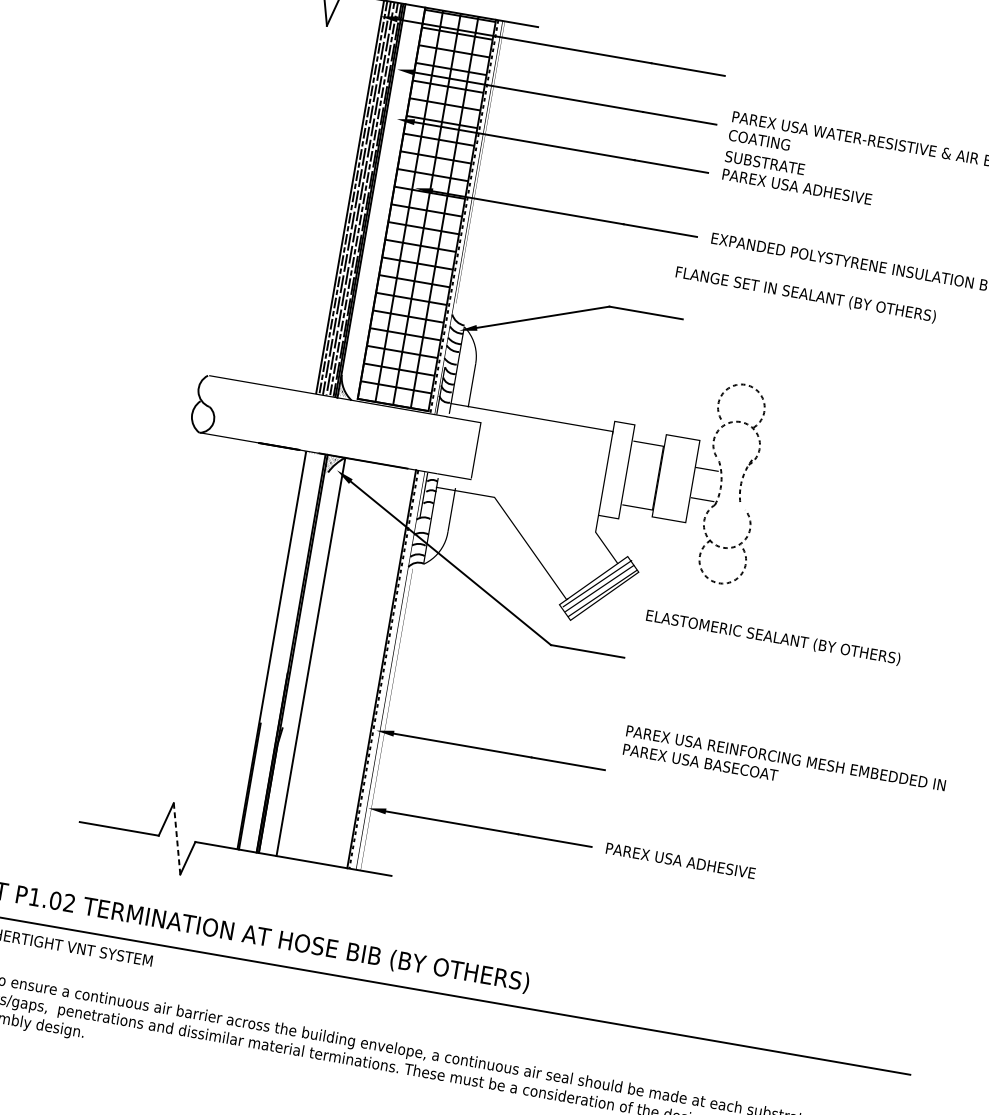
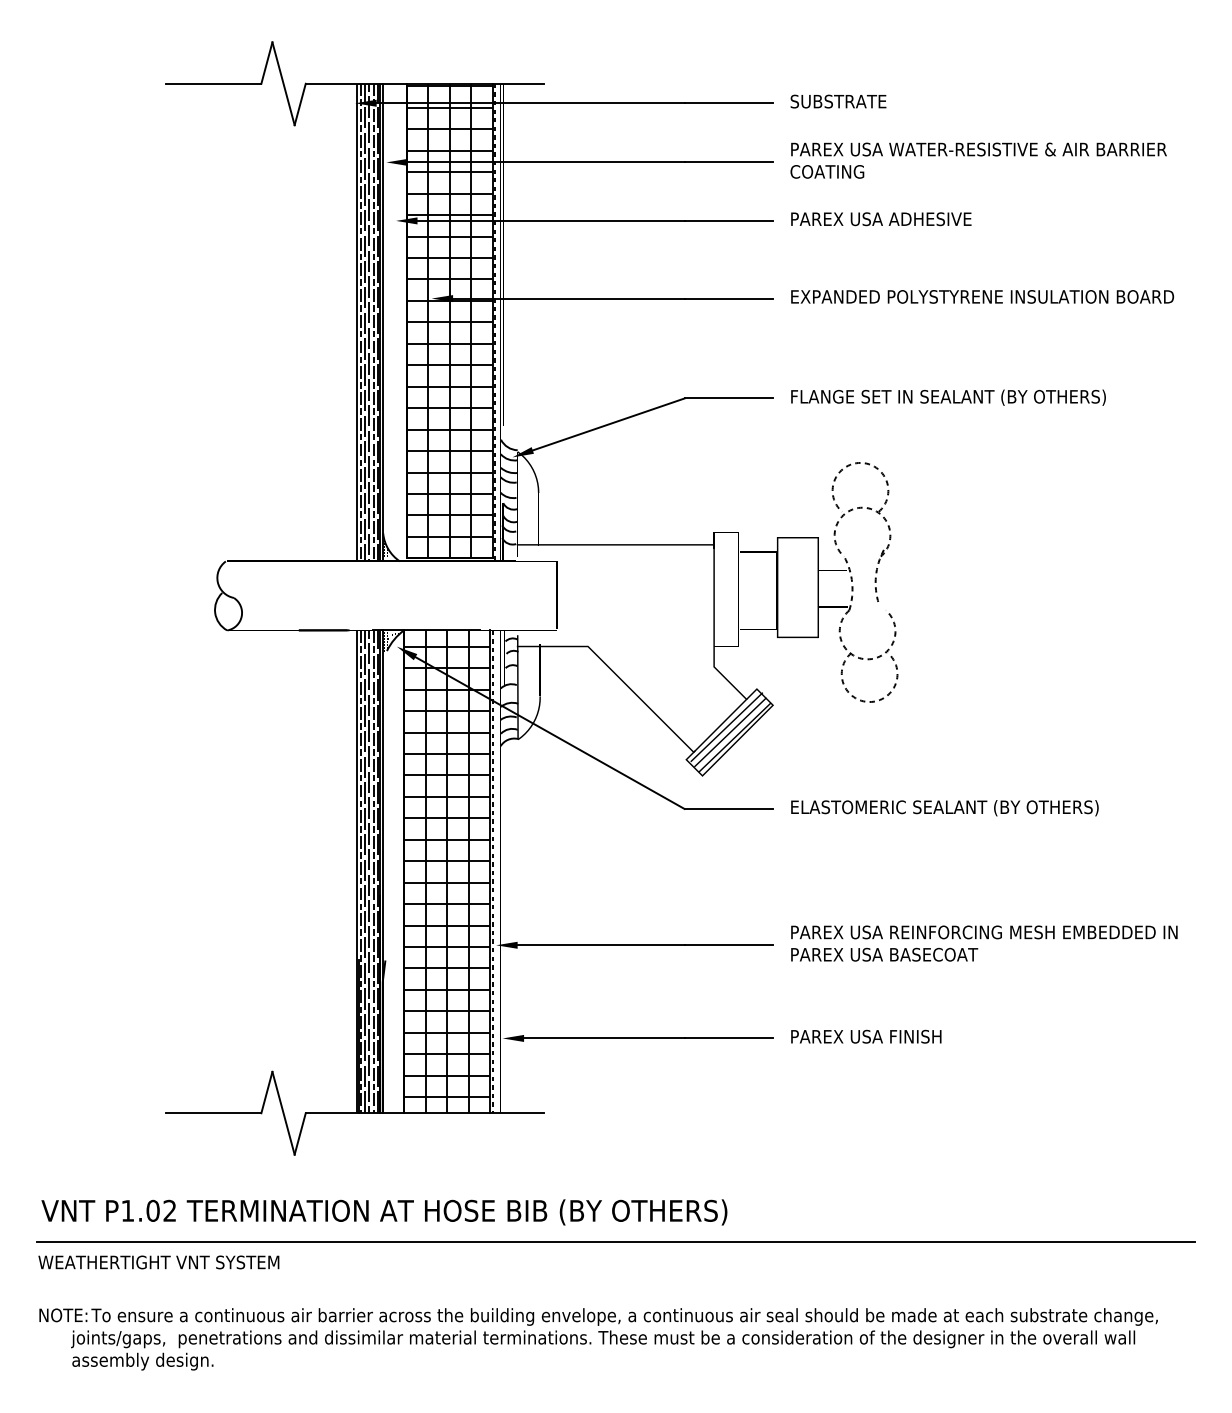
text: (765, 162) -> (838, 101), moved
text: (805, 294) -> (948, 397), moved
text: (772, 638) -> (944, 808), moved
hatch: (281, 651) -> (368, 871), added
hatch: (346, 663) -> (447, 872), added
text: (784, 767) -> (984, 943), moved
line: (176, 839) -> (283, 1113), dashed -> solid
text: (720, 867) -> (929, 1036), PAREX USA ADHESIVE -> PAREX USA FINISH

